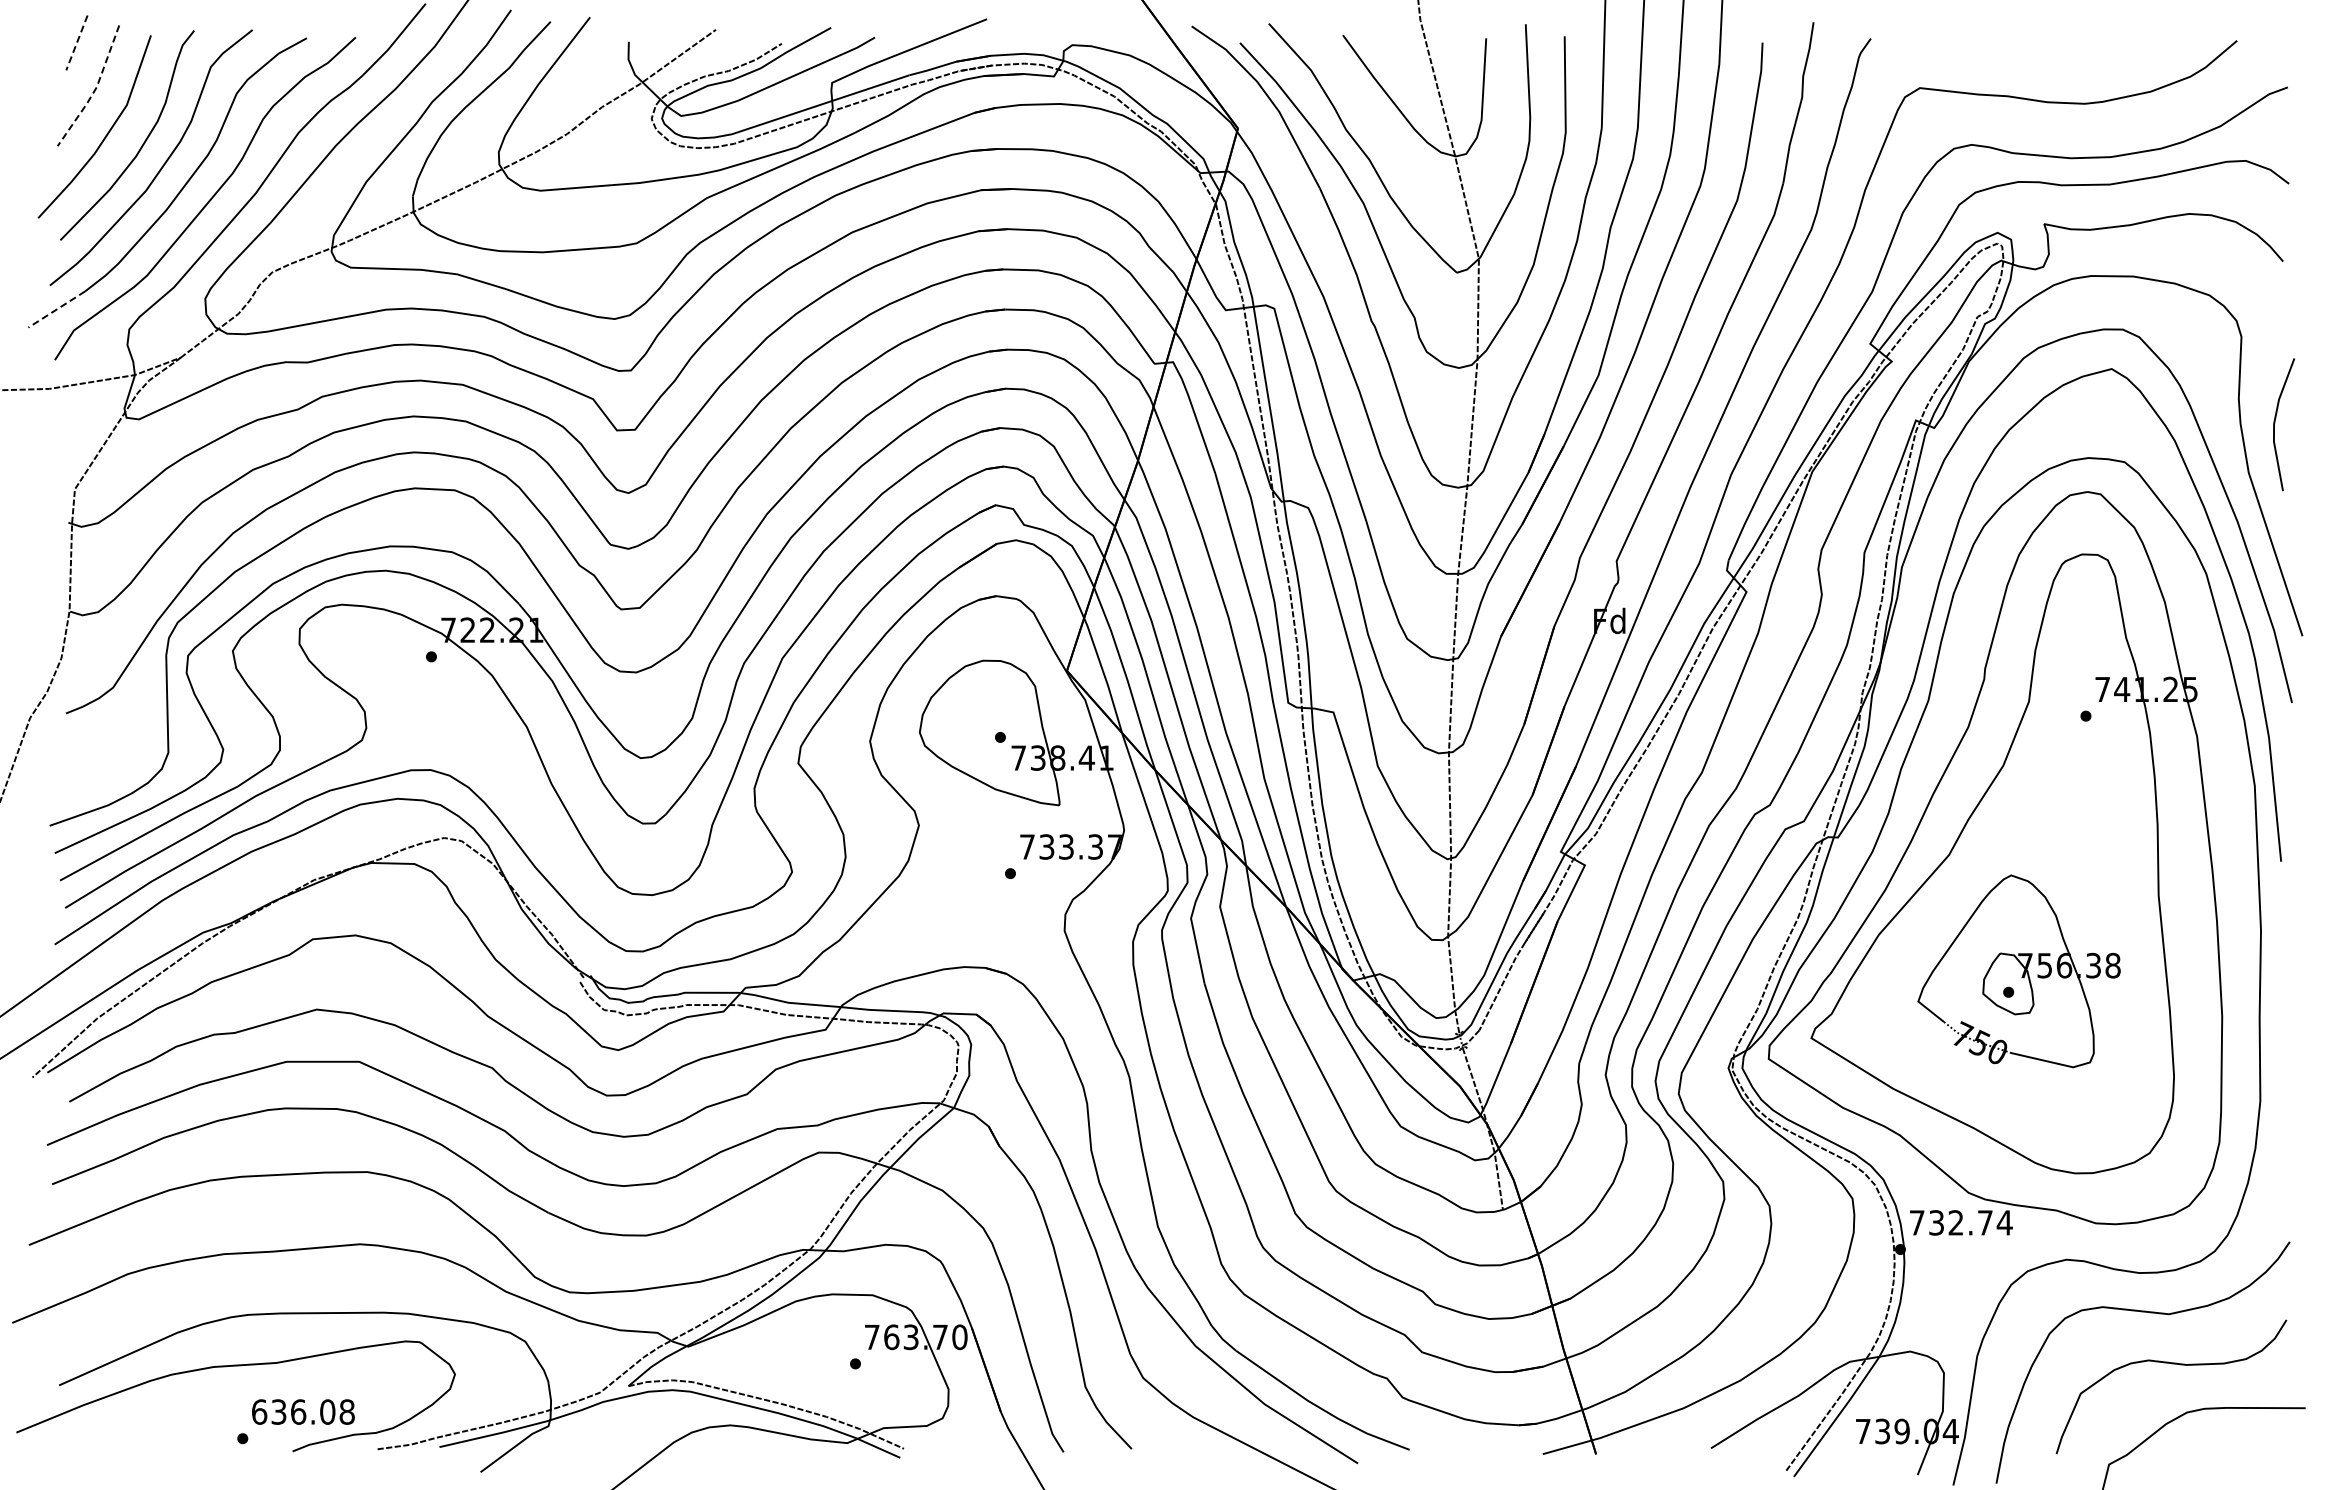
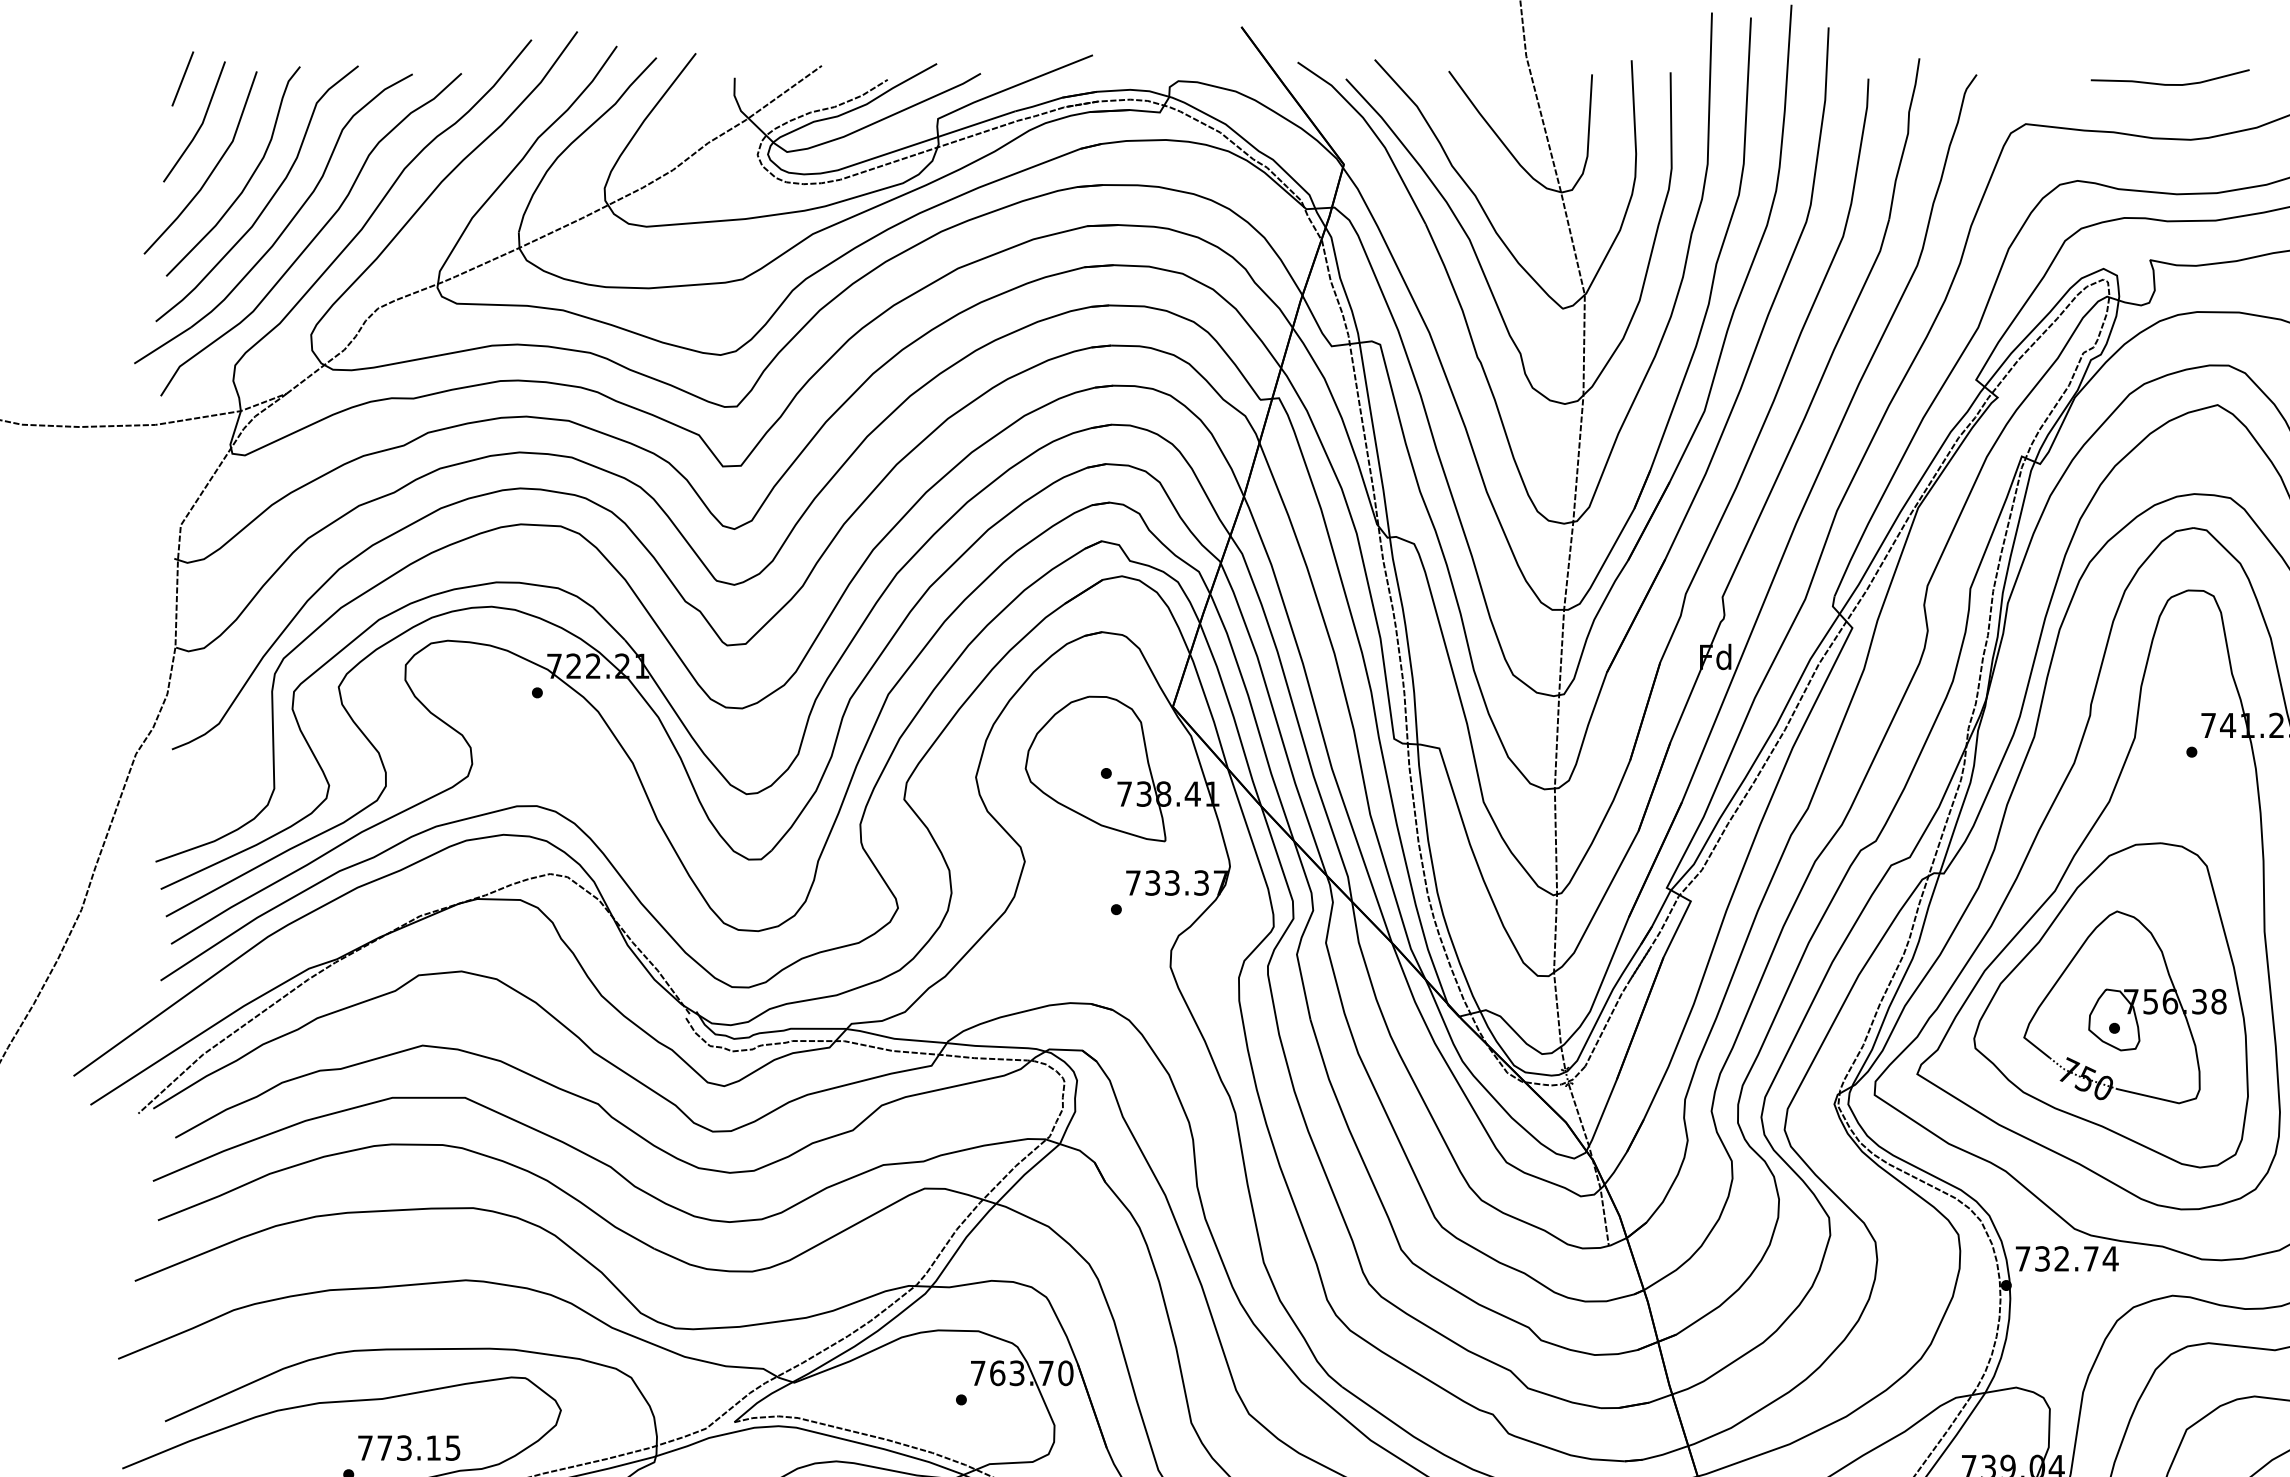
line: (76, 43) -> (182, 79), dashed -> solid
curve: (2064, 48) -> (2170, 84), added
line: (95, 89) -> (201, 125), dashed -> solid
line: (56, 309) -> (162, 345), dashed -> solid
part: (2004, 969) -> (2110, 1005), added
text: (303, 1411) -> (409, 1447), 636.08 -> 773.15

